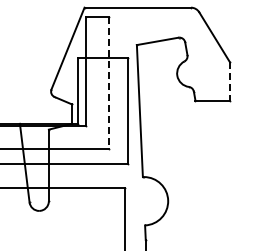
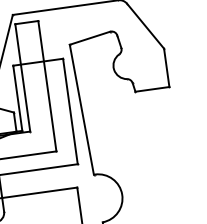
line: (229, 81) -> (166, 68), dashed -> solid
line: (108, 83) -> (46, 86), dashed -> solid

